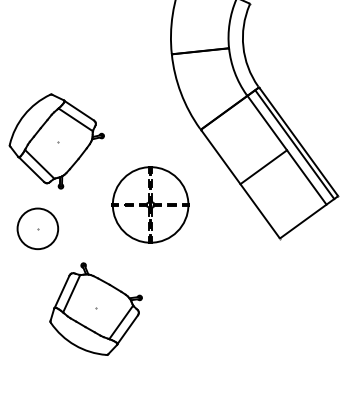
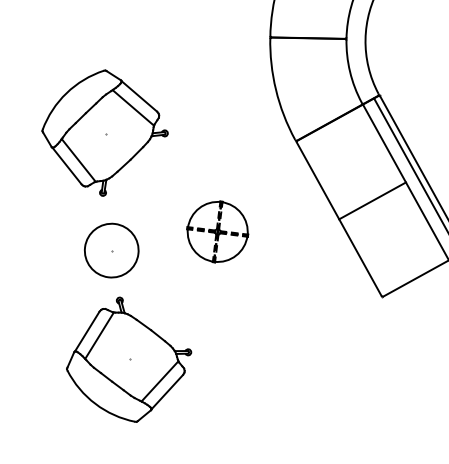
part: (150, 204) -> (217, 231), size x0.6
part: (37, 228) -> (111, 250), moved

